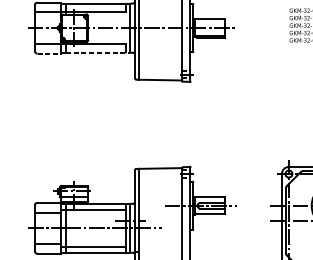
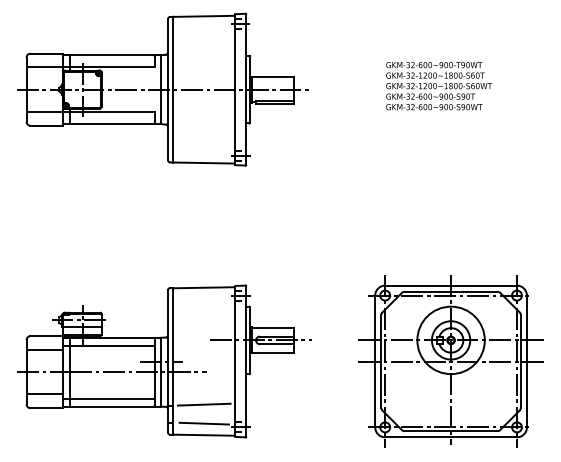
line: (97, 52) -> (115, 124), dashed -> solid
line: (49, 53) -> (47, 125), dashed -> solid
line: (160, 251) -> (203, 404), added

